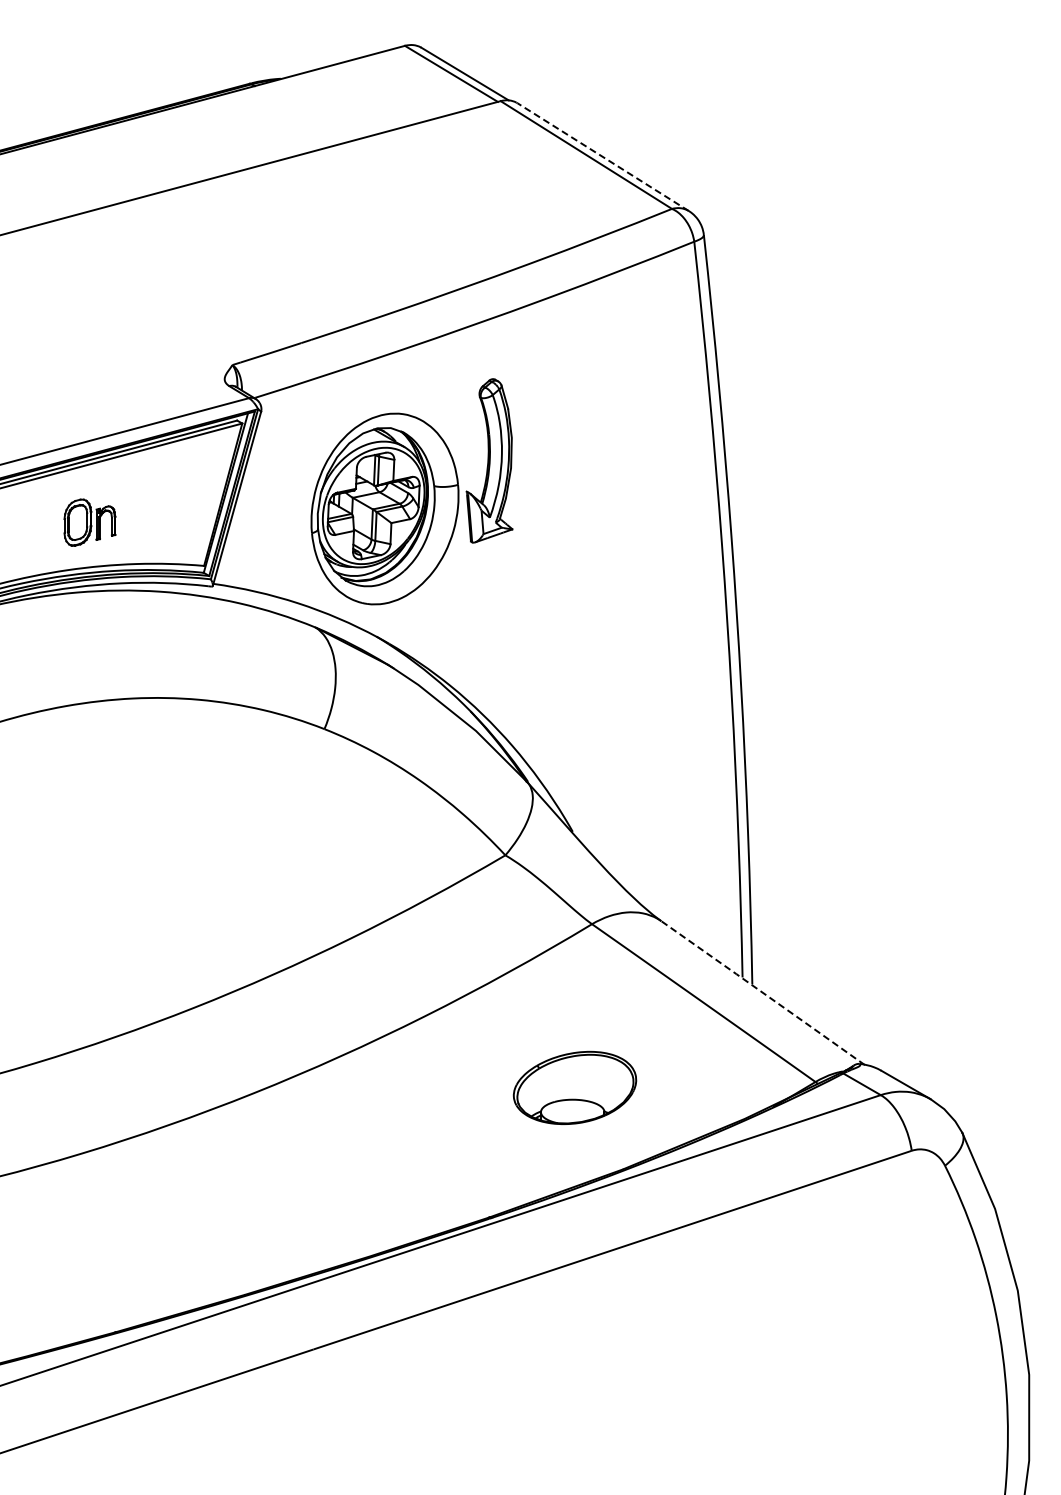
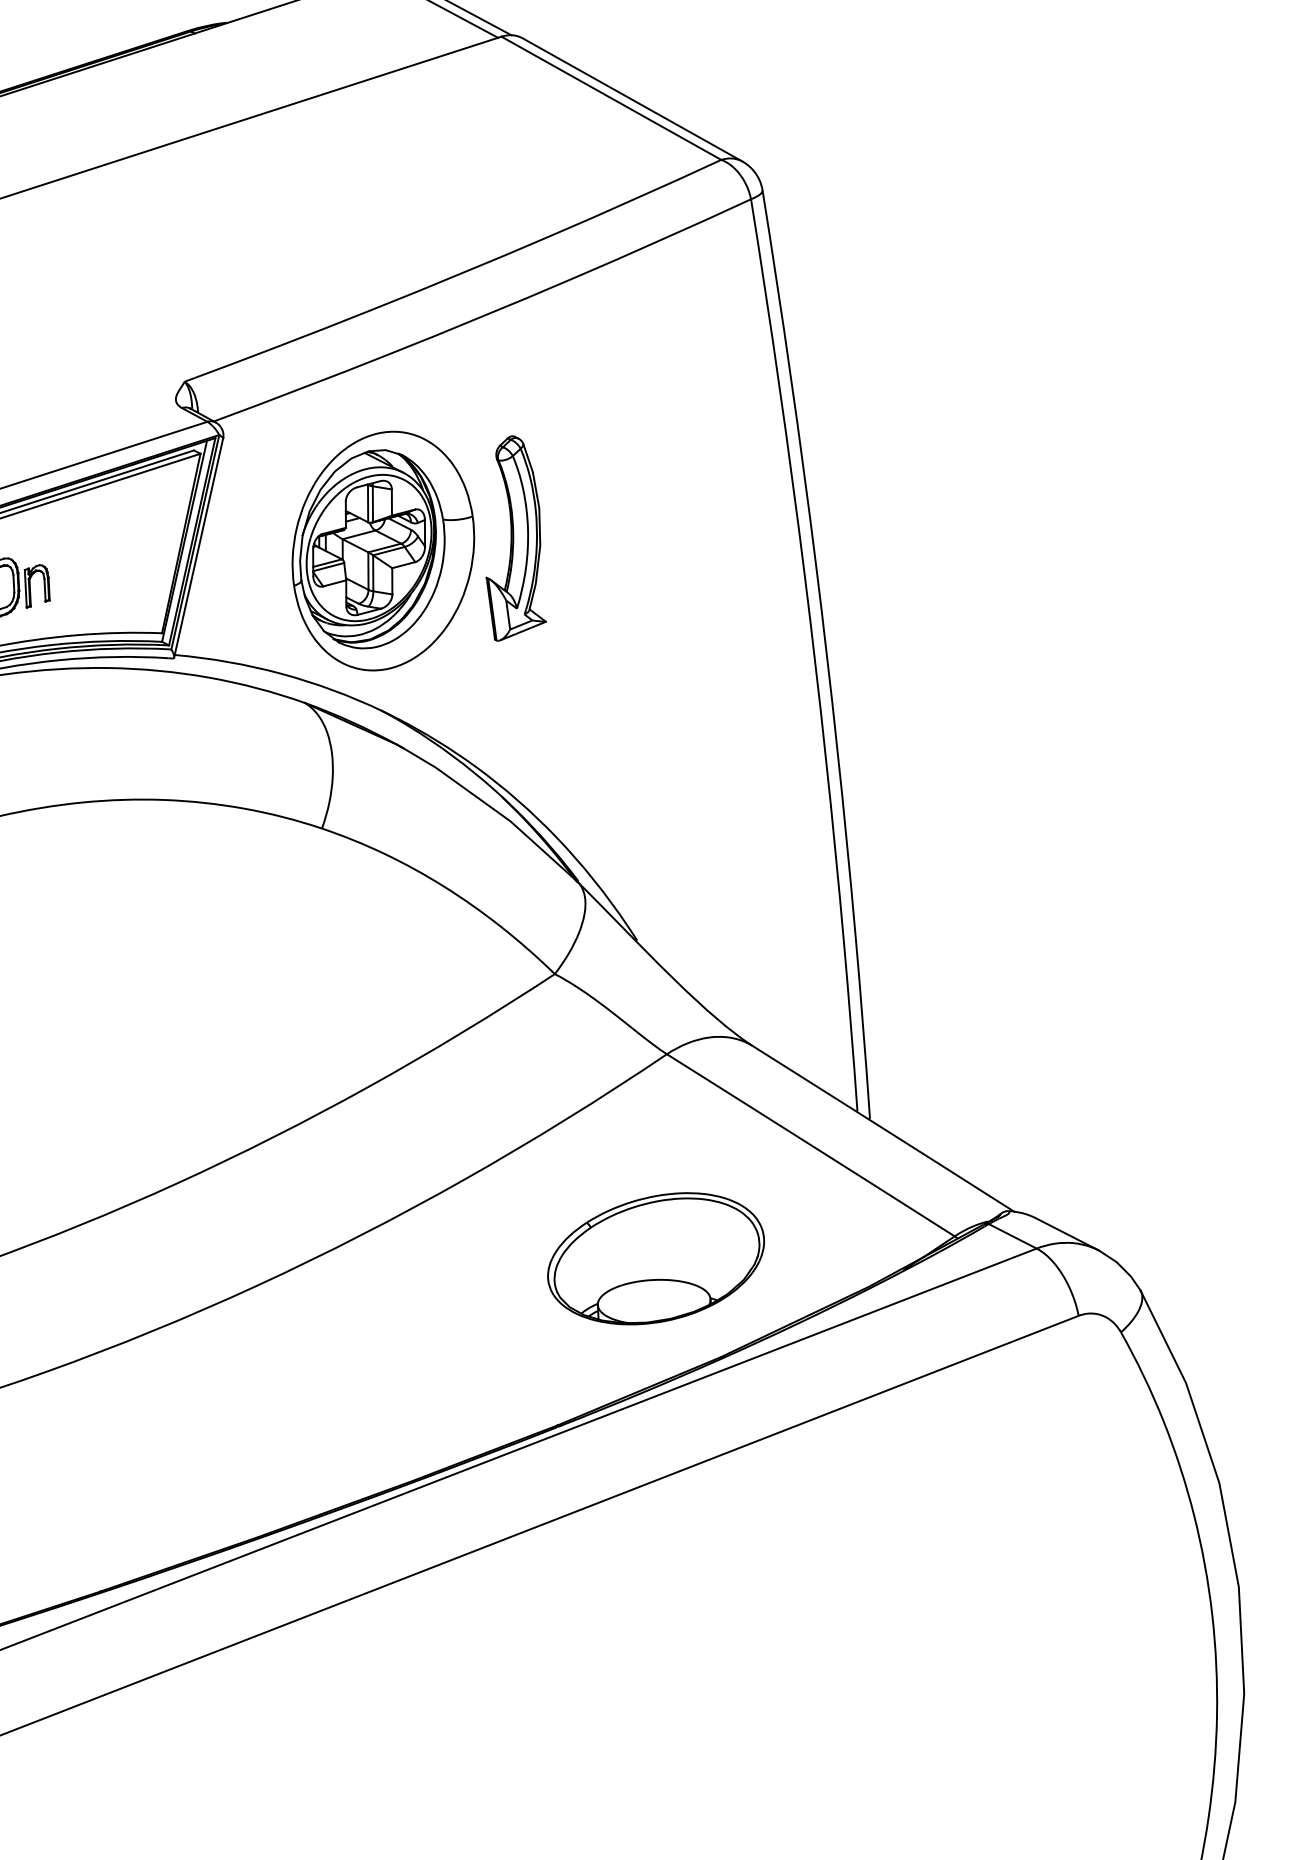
line: (602, 156) -> (631, 99), dashed -> solid
part: (489, 460) -> (512, 537), moved
line: (763, 993) -> (884, 1129), dashed -> solid
part: (574, 1087) -> (655, 1258), size x1.43

